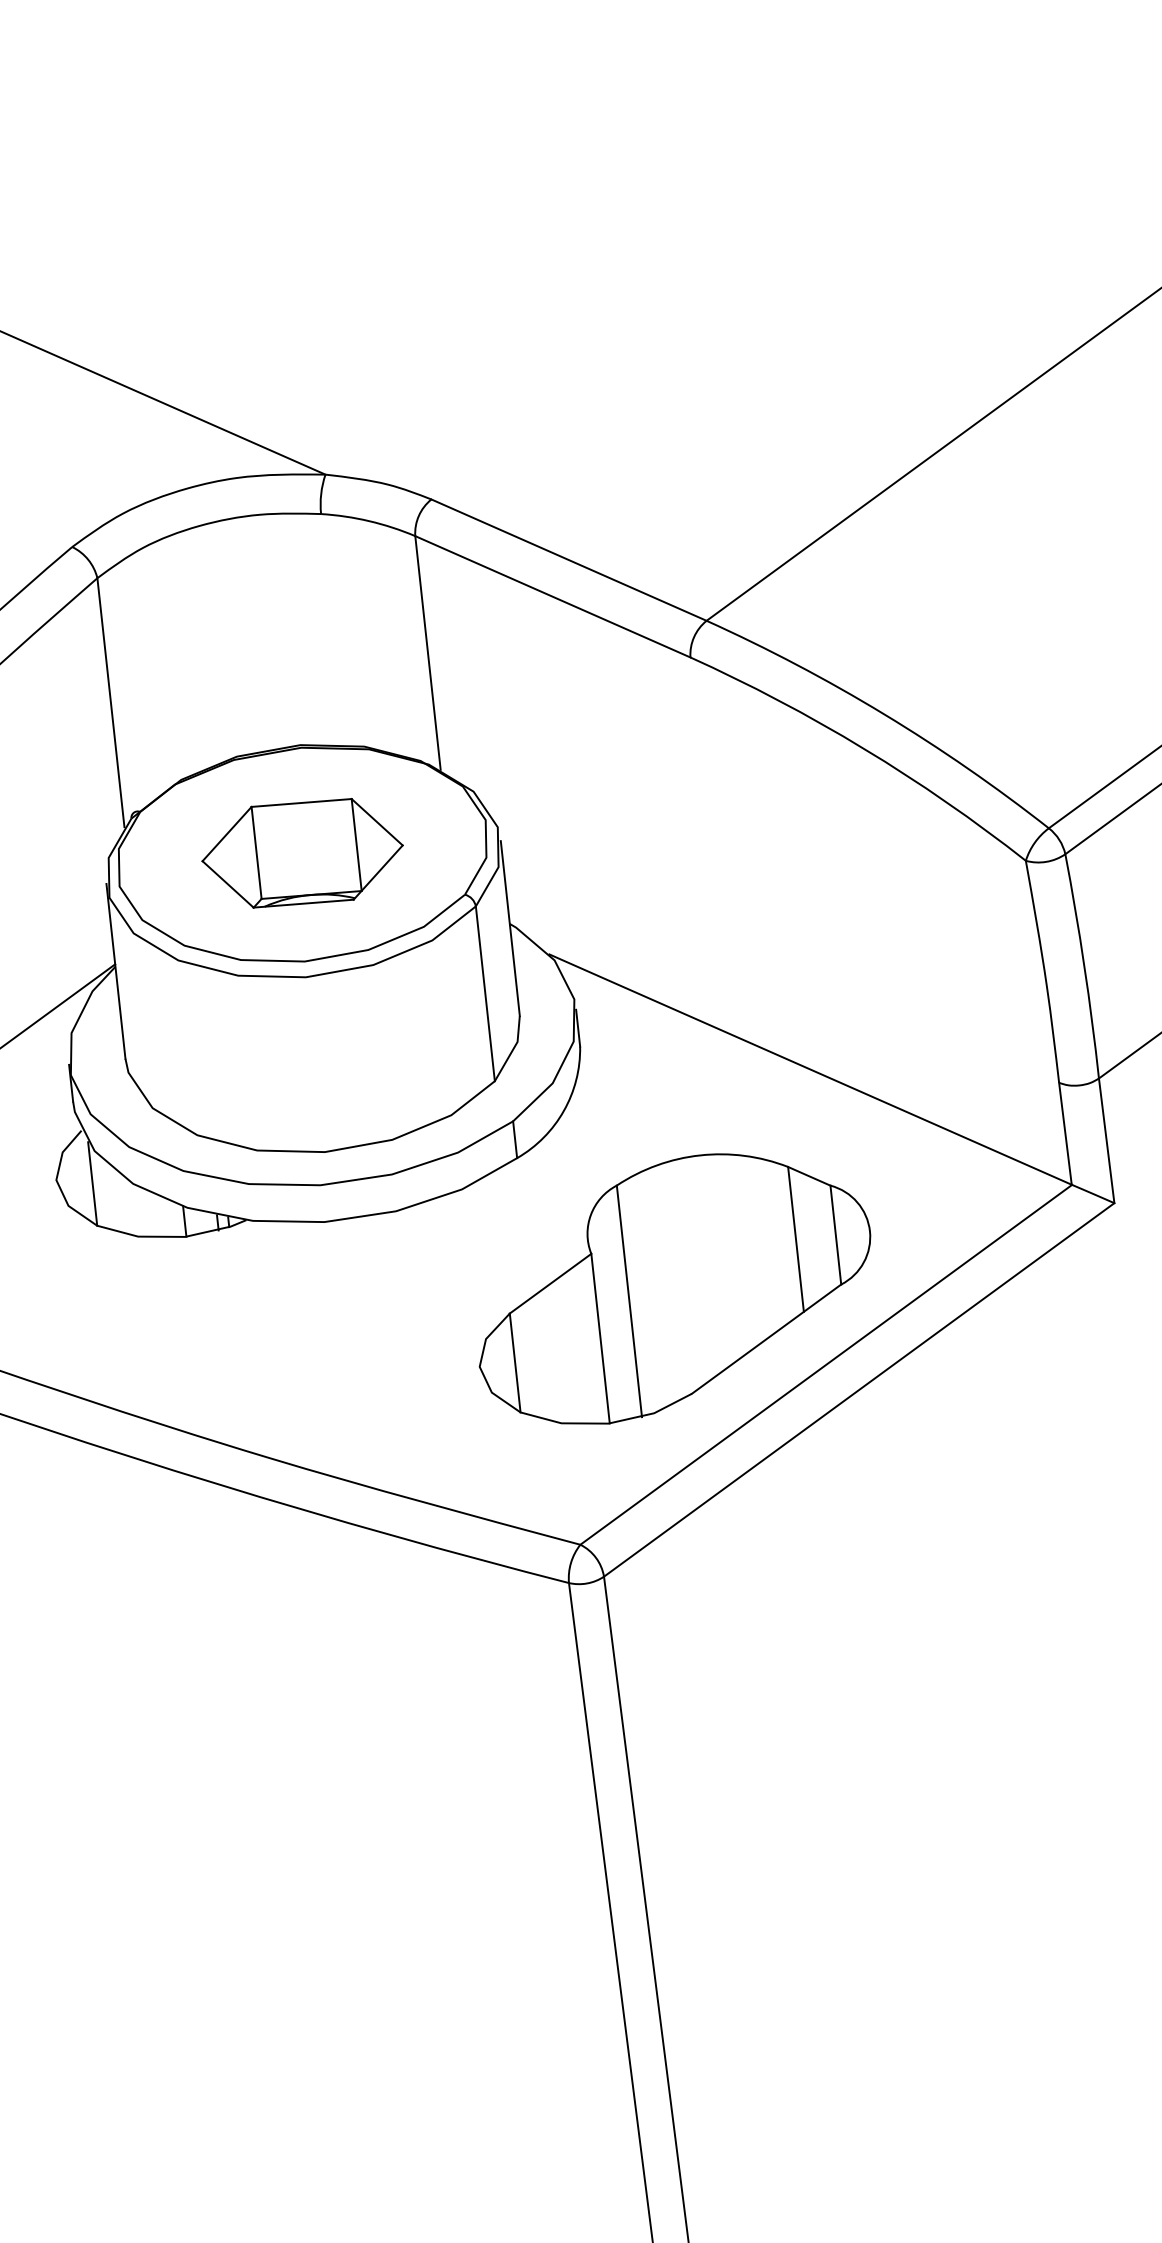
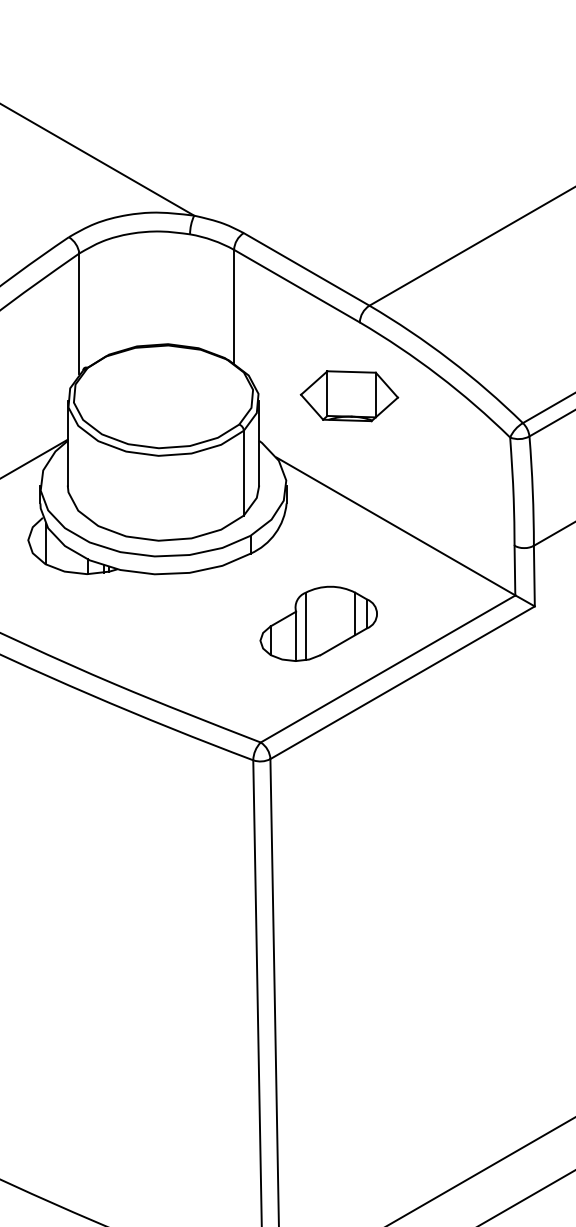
part: (302, 853) -> (349, 396), moved
part: (672, 1286) -> (318, 623), size x0.6

